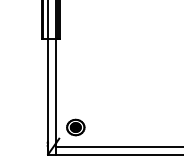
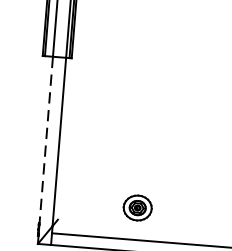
line: (48, 90) -> (46, 140), solid -> dashed
part: (75, 127) -> (137, 207), moved

